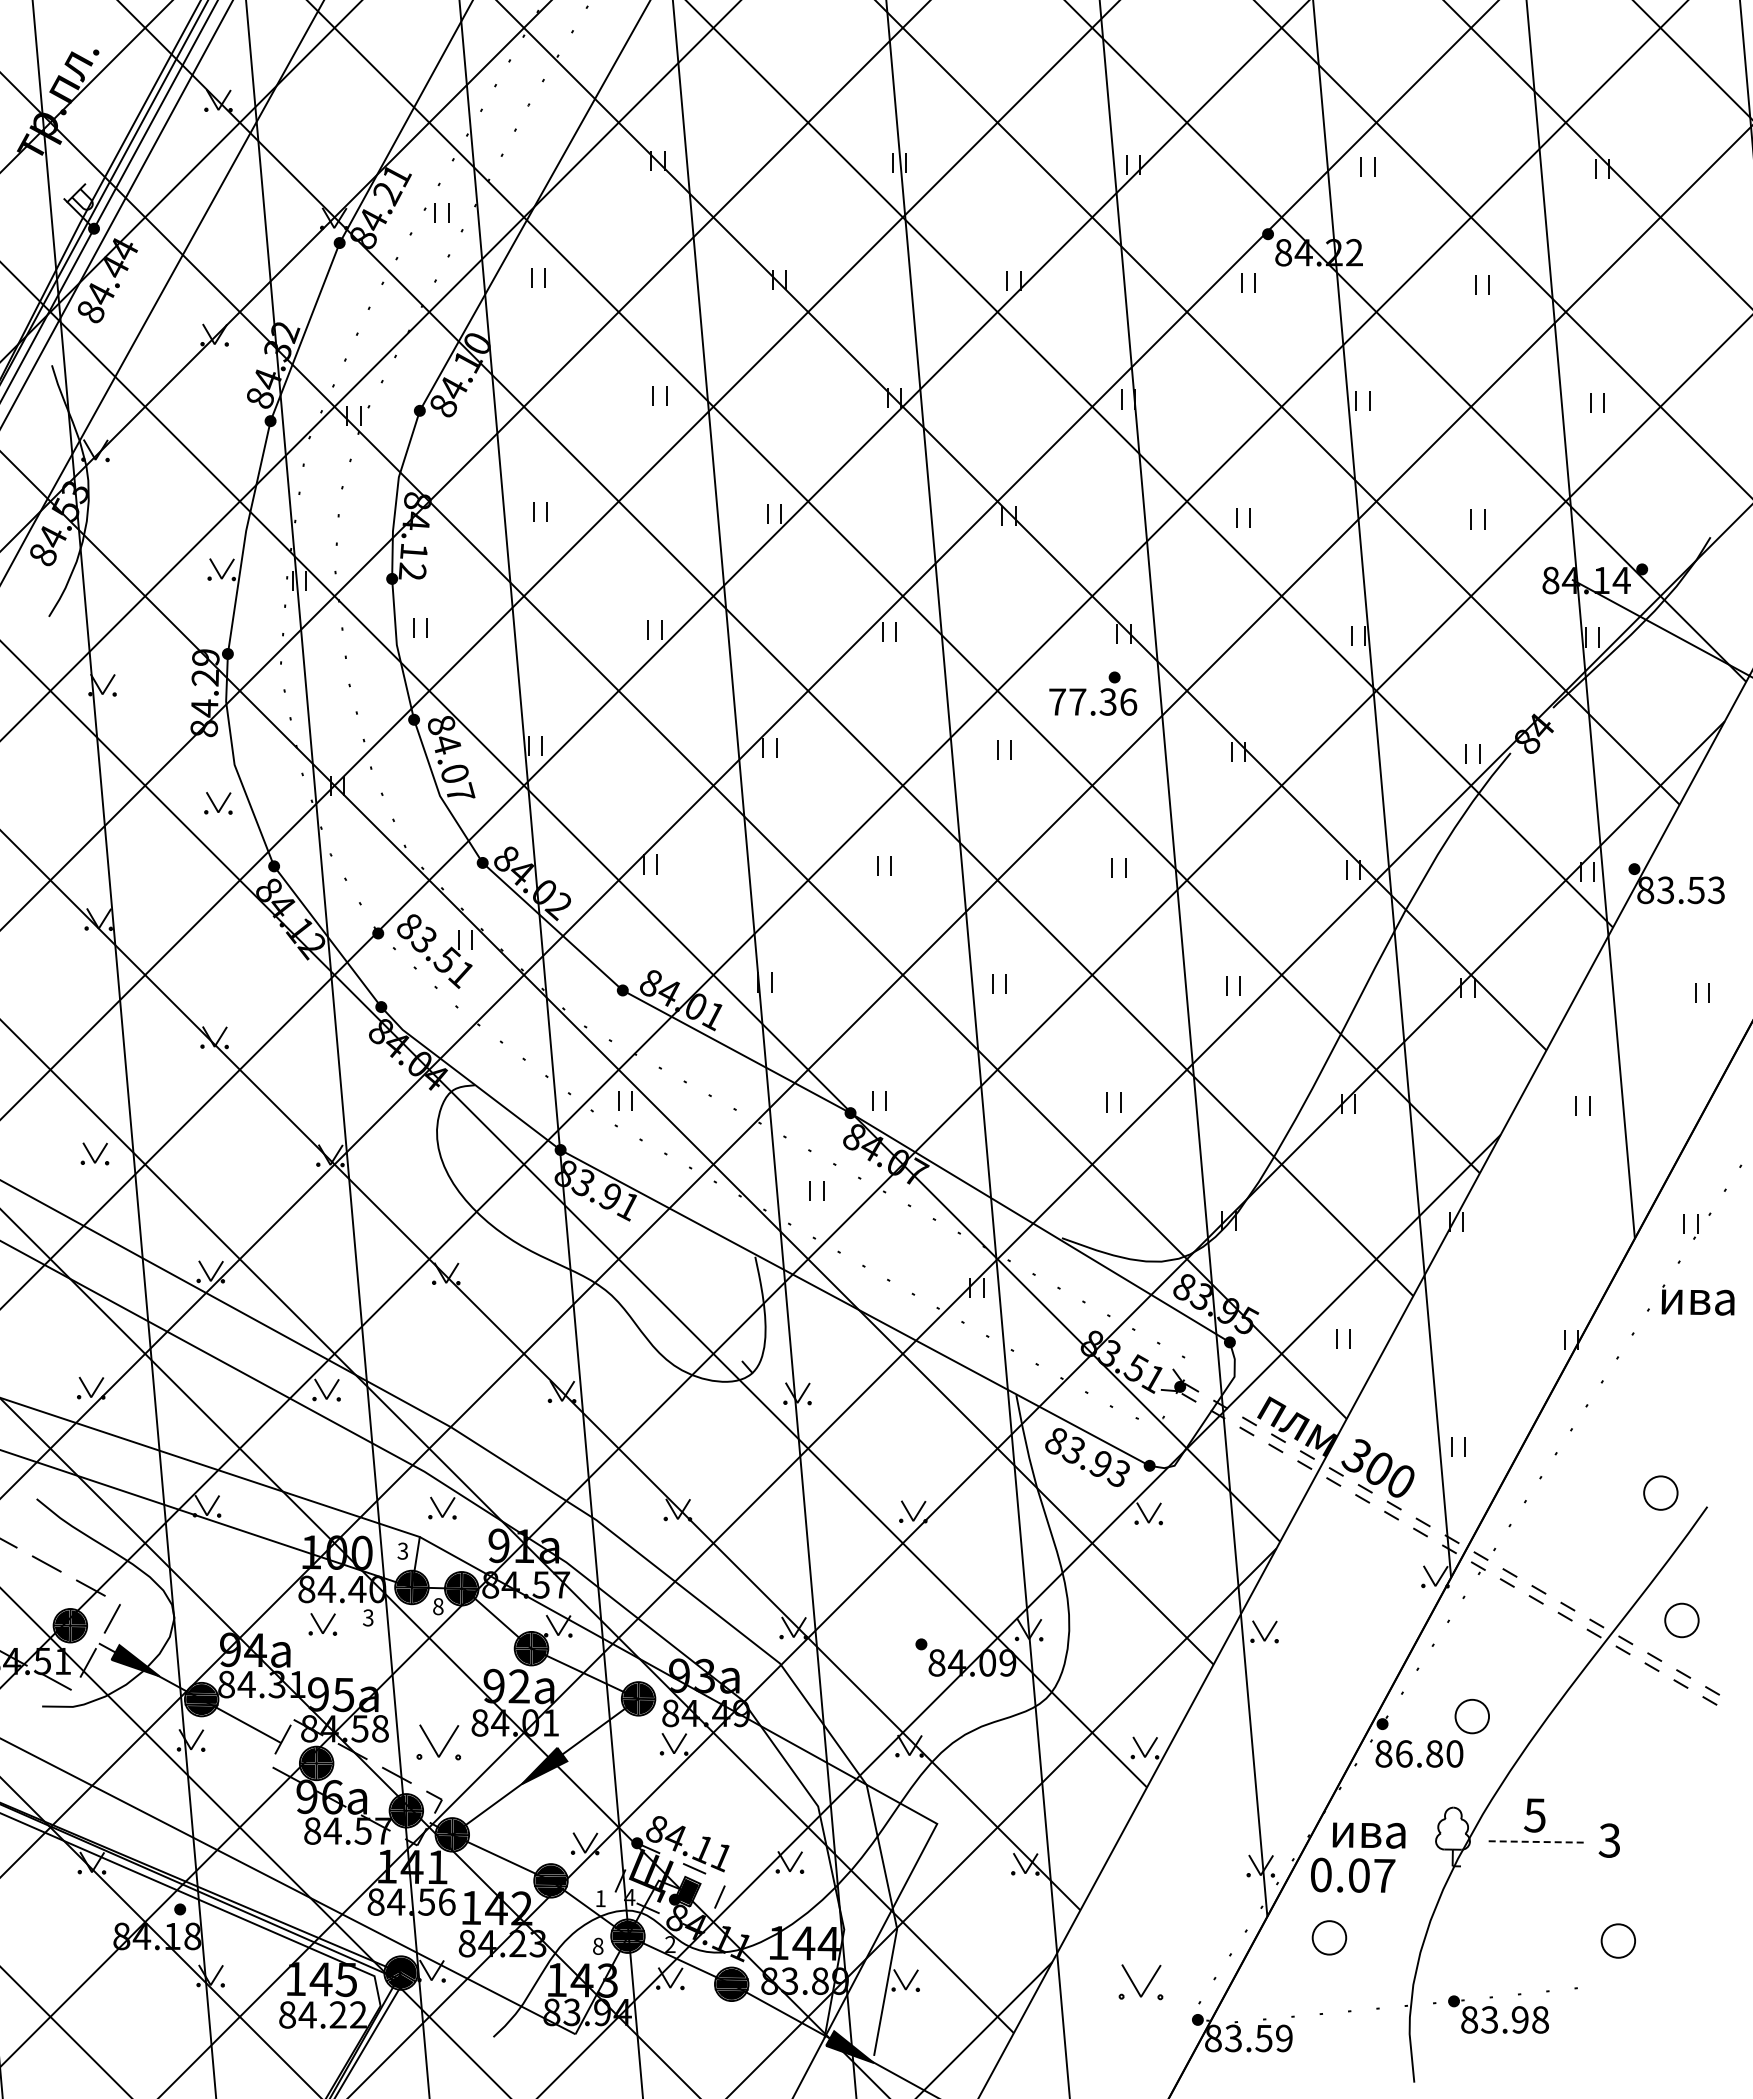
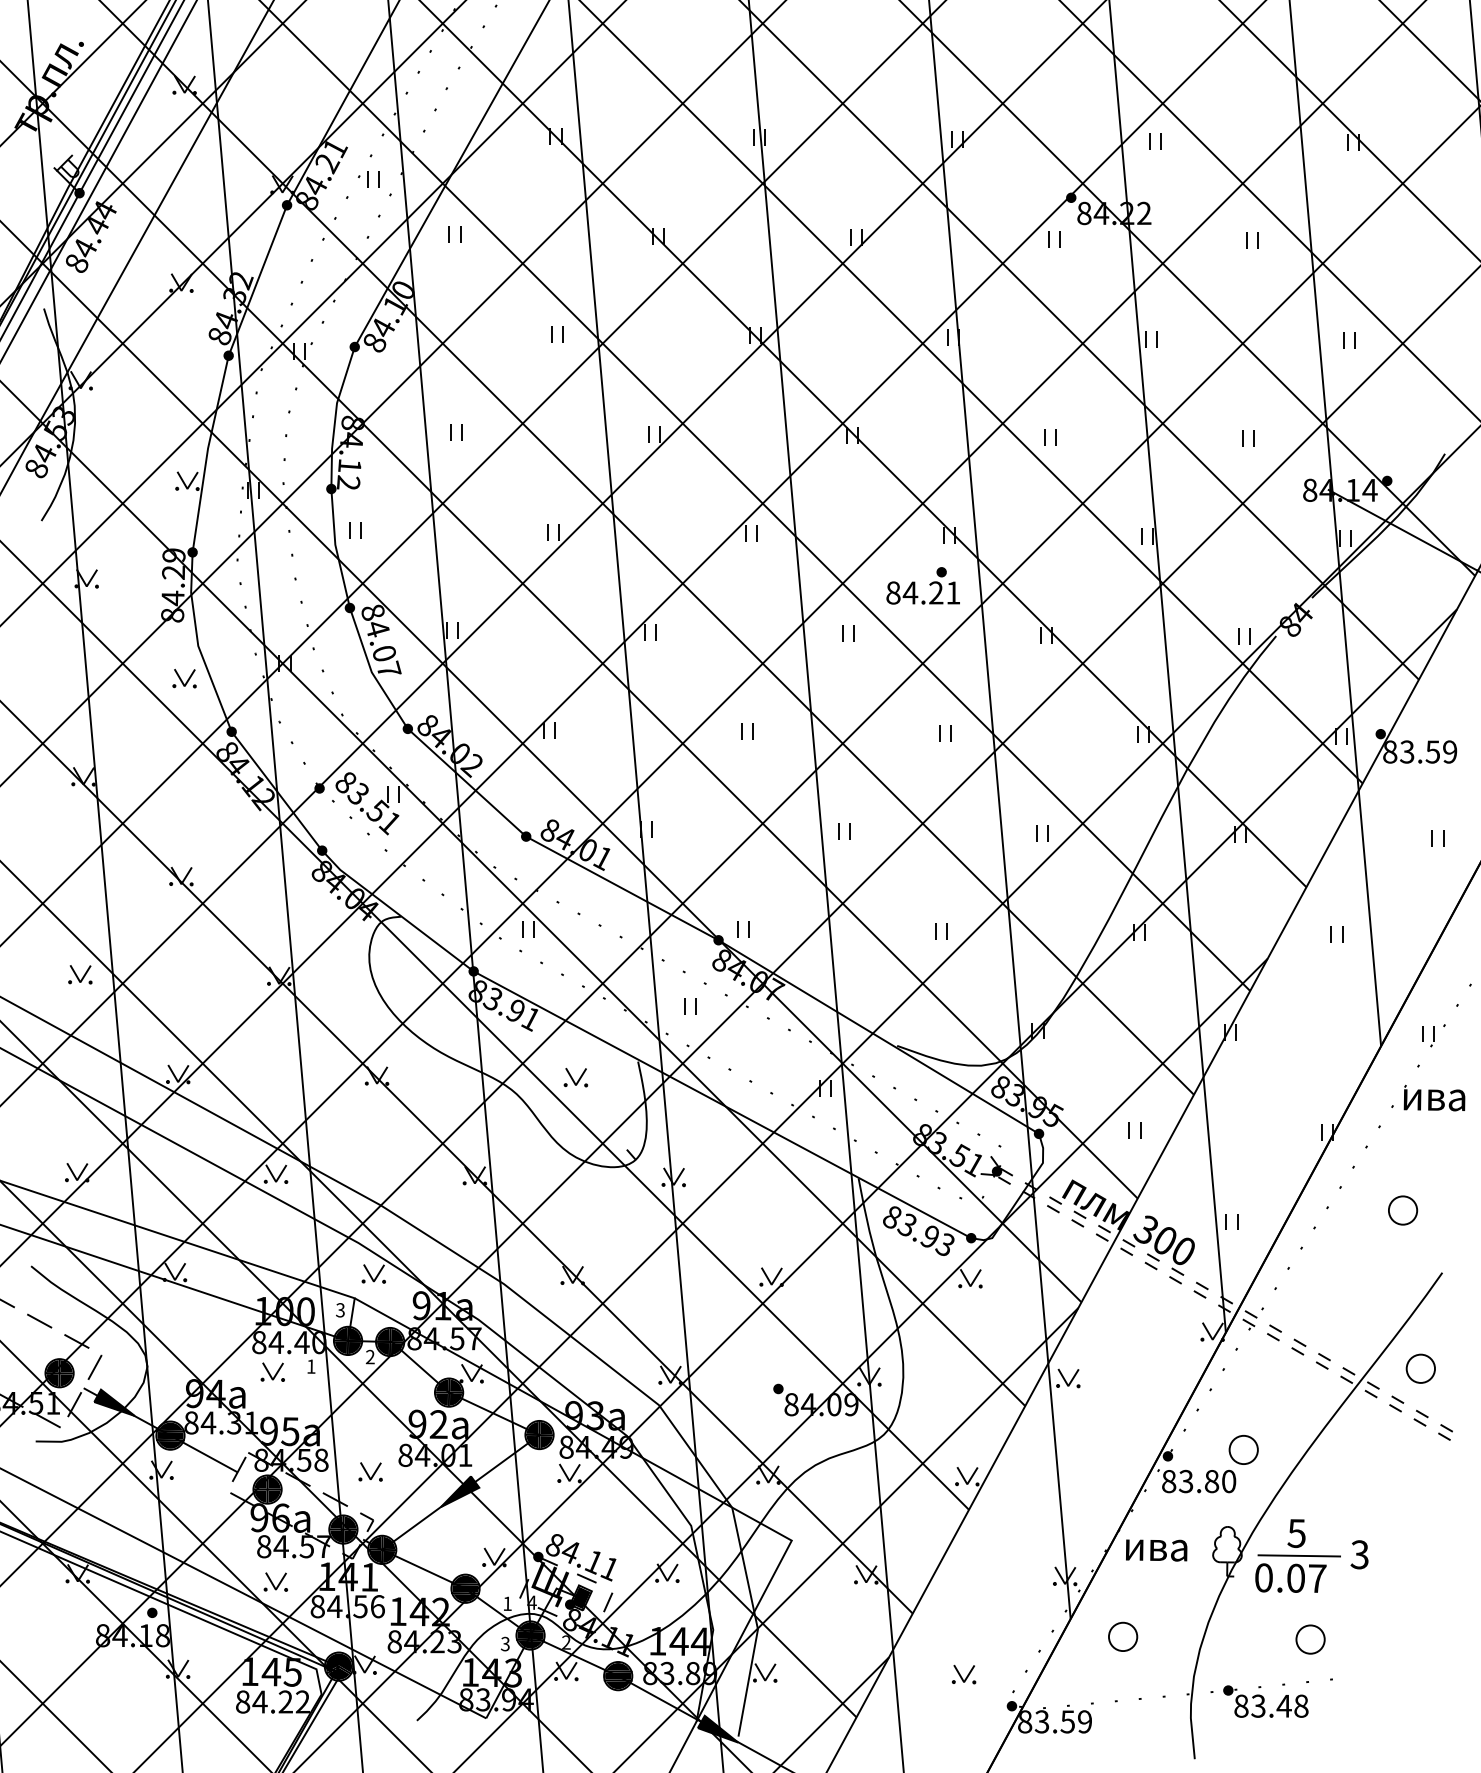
text: (1093, 701) -> (923, 592), 77.36 -> 84.21
text: (1715, 890) -> (1449, 752), 83.53 -> 83.59
part: (681, 1275) -> (575, 1077), added
part: (1660, 1492) -> (1402, 1210), moved
text: (438, 1606) -> (370, 1356), 8 -> 2
text: (368, 1617) -> (311, 1366), 3 -> 1
part: (438, 1742) -> (370, 1471), size x0.62
text: (1403, 1753) -> (1185, 1481), 86.80 -> 83.80
line: (1538, 1841) -> (1299, 1555), dashed -> solid
part: (326, 1872) -> (275, 1581), added
text: (1353, 1874) -> (1291, 1577), moved
part: (1617, 1940) -> (1309, 1639), moved
text: (597, 1945) -> (504, 1643), 8 -> 3
part: (1141, 1982) -> (964, 1674), size x0.62
text: (1520, 2019) -> (1284, 1705), 83.98 -> 83.48

